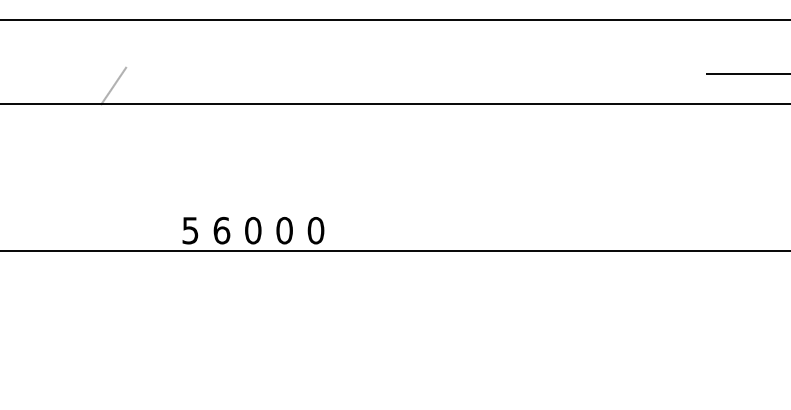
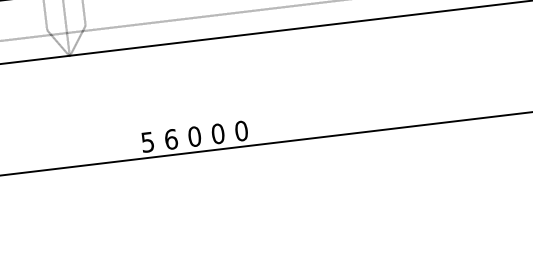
line: (87, 85) -> (58, 43), added

